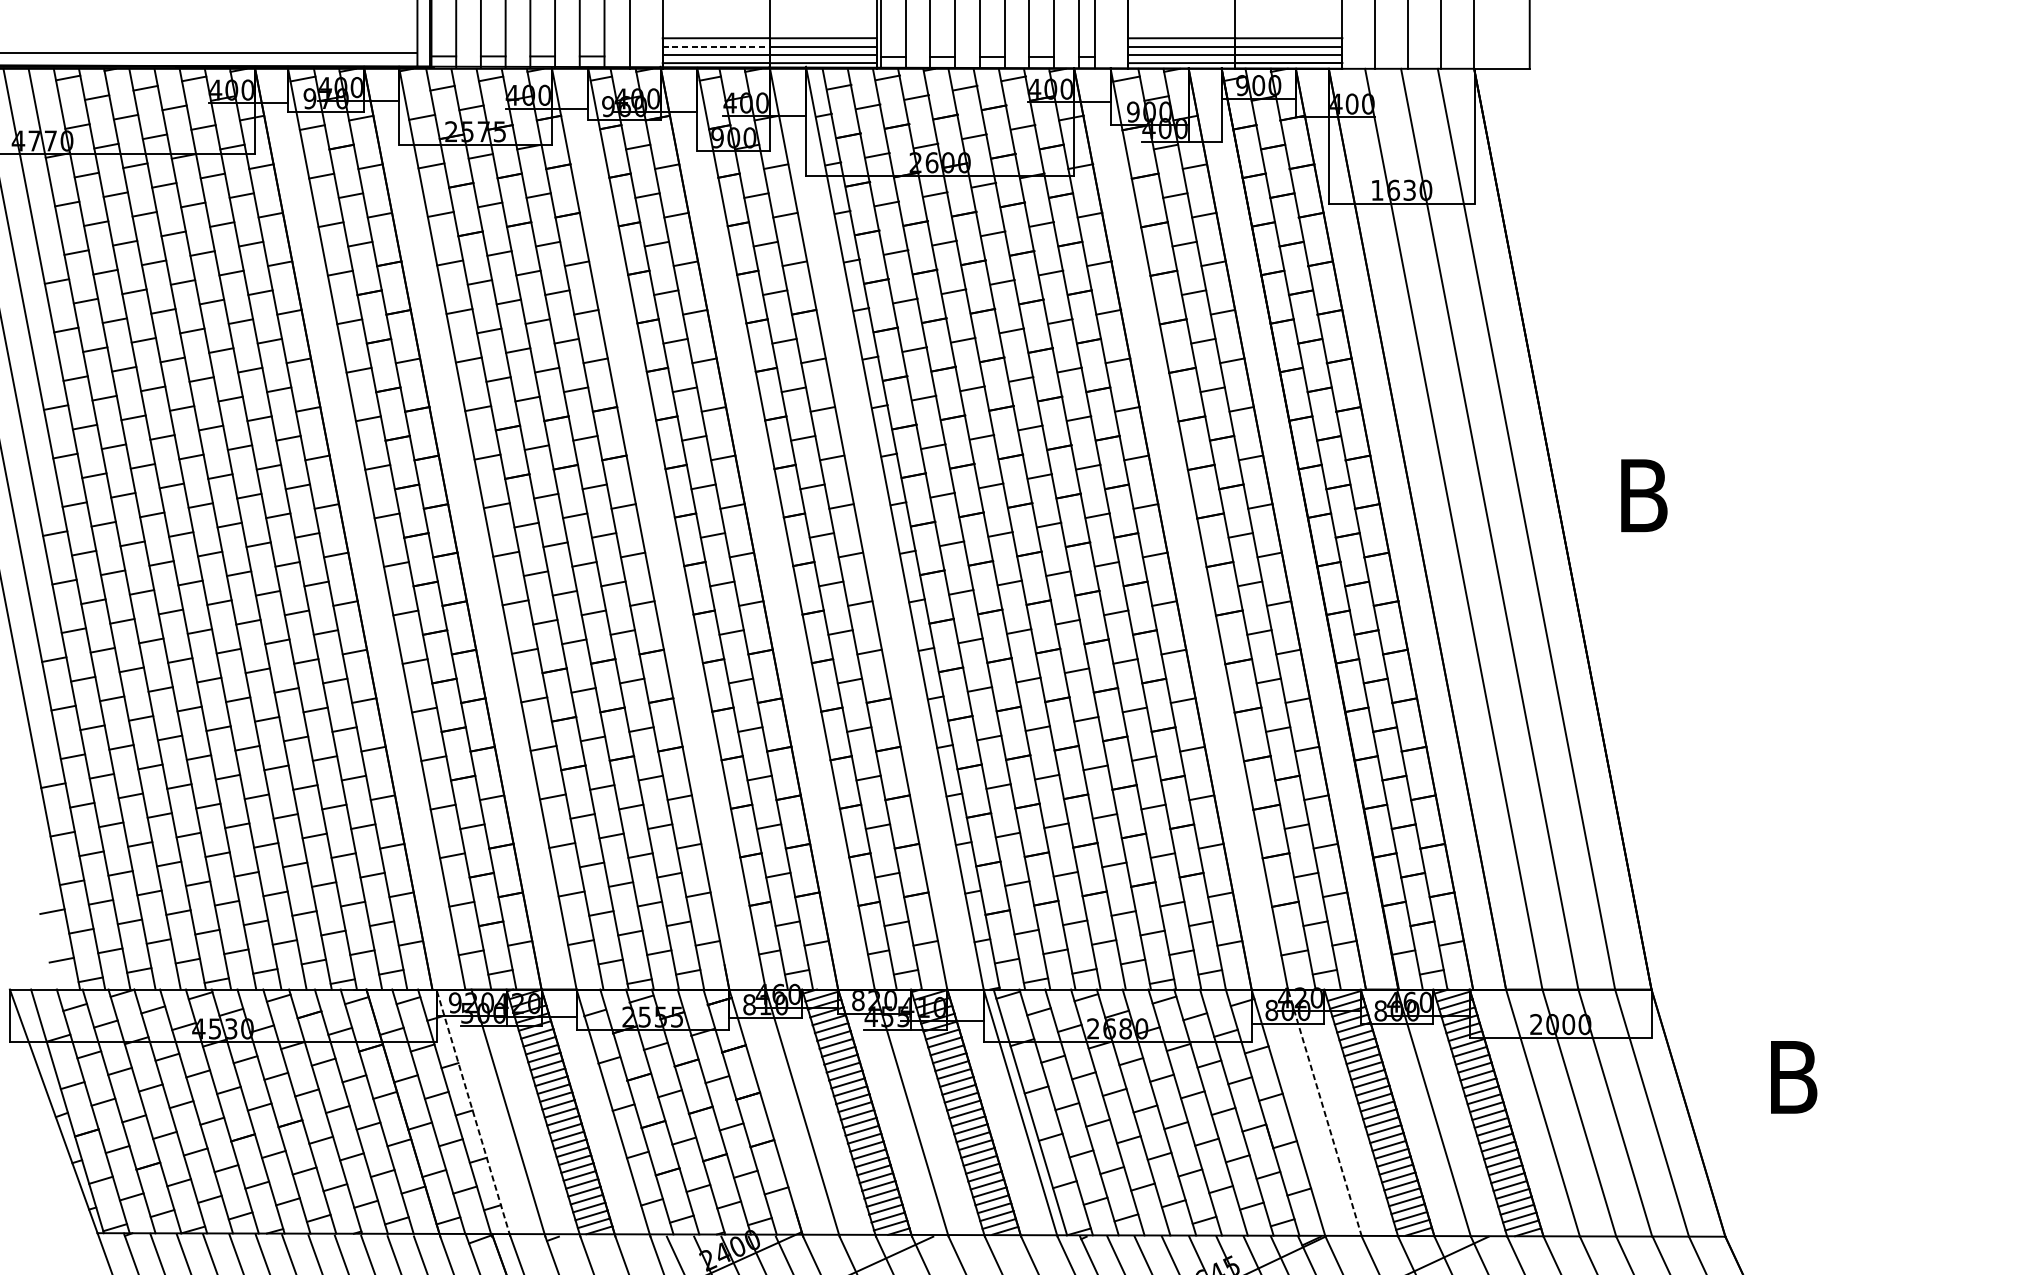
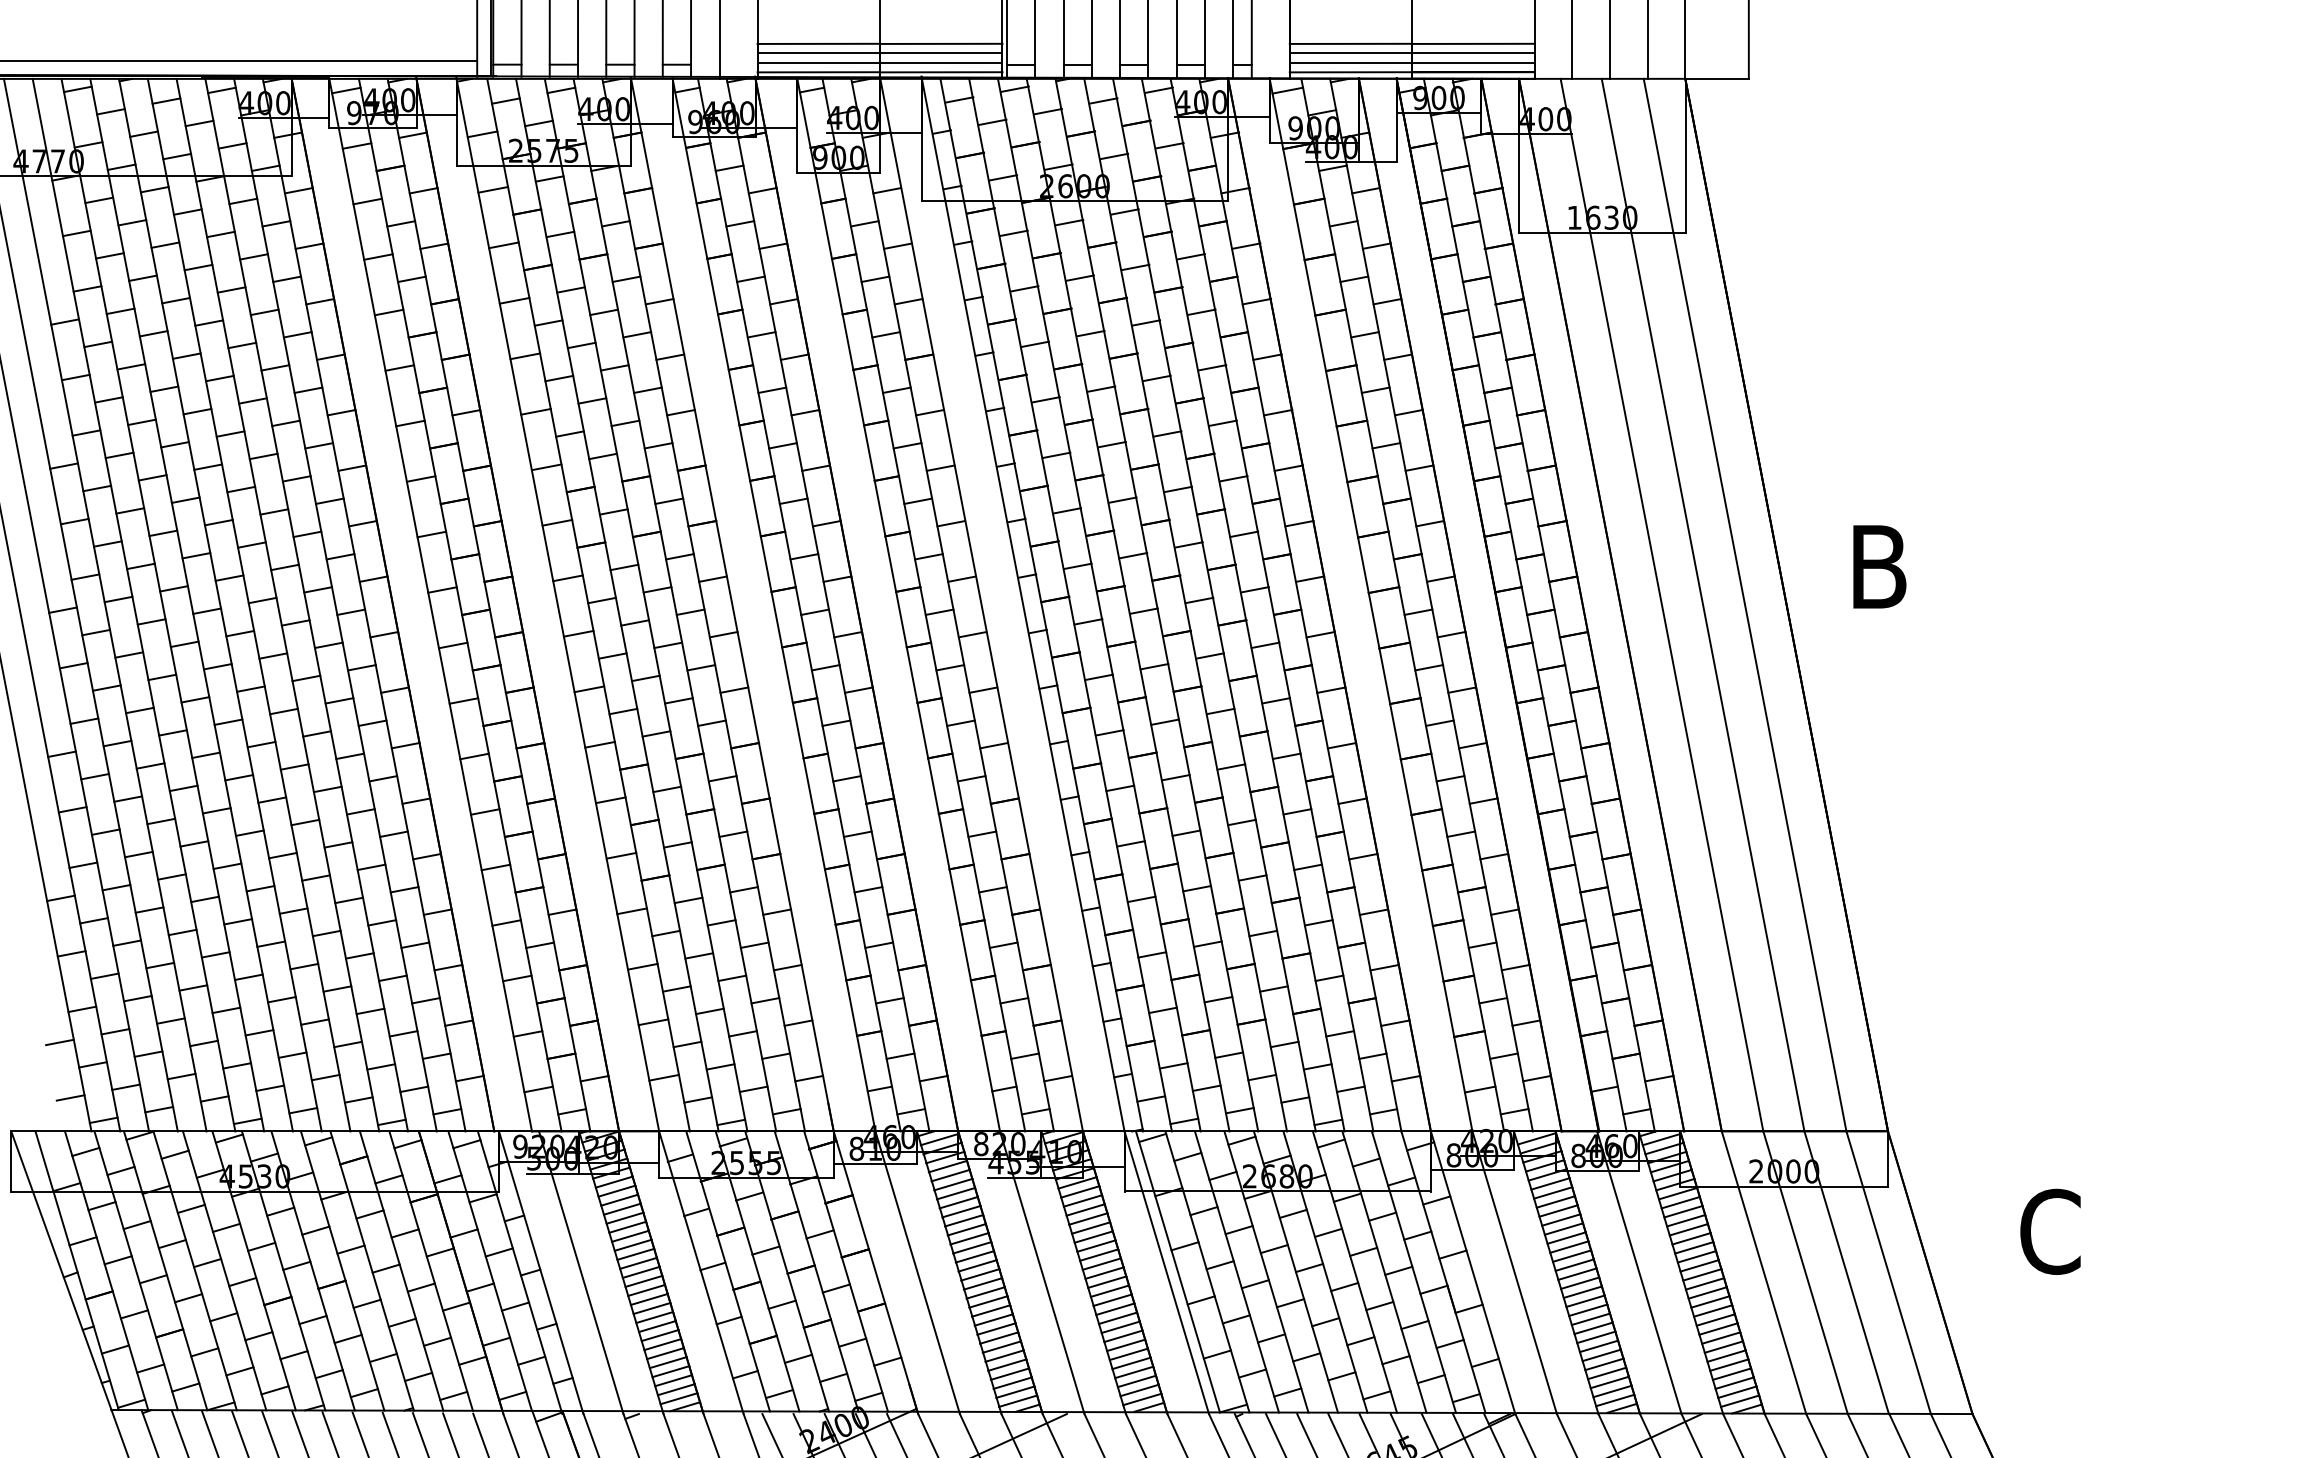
line: (716, 46) -> (819, 53), dashed -> solid
text: (1793, 1077) -> (2050, 1231), B -> C
line: (473, 1112) -> (541, 1272), dashed -> solid
line: (1324, 1112) -> (1514, 1272), dashed -> solid

